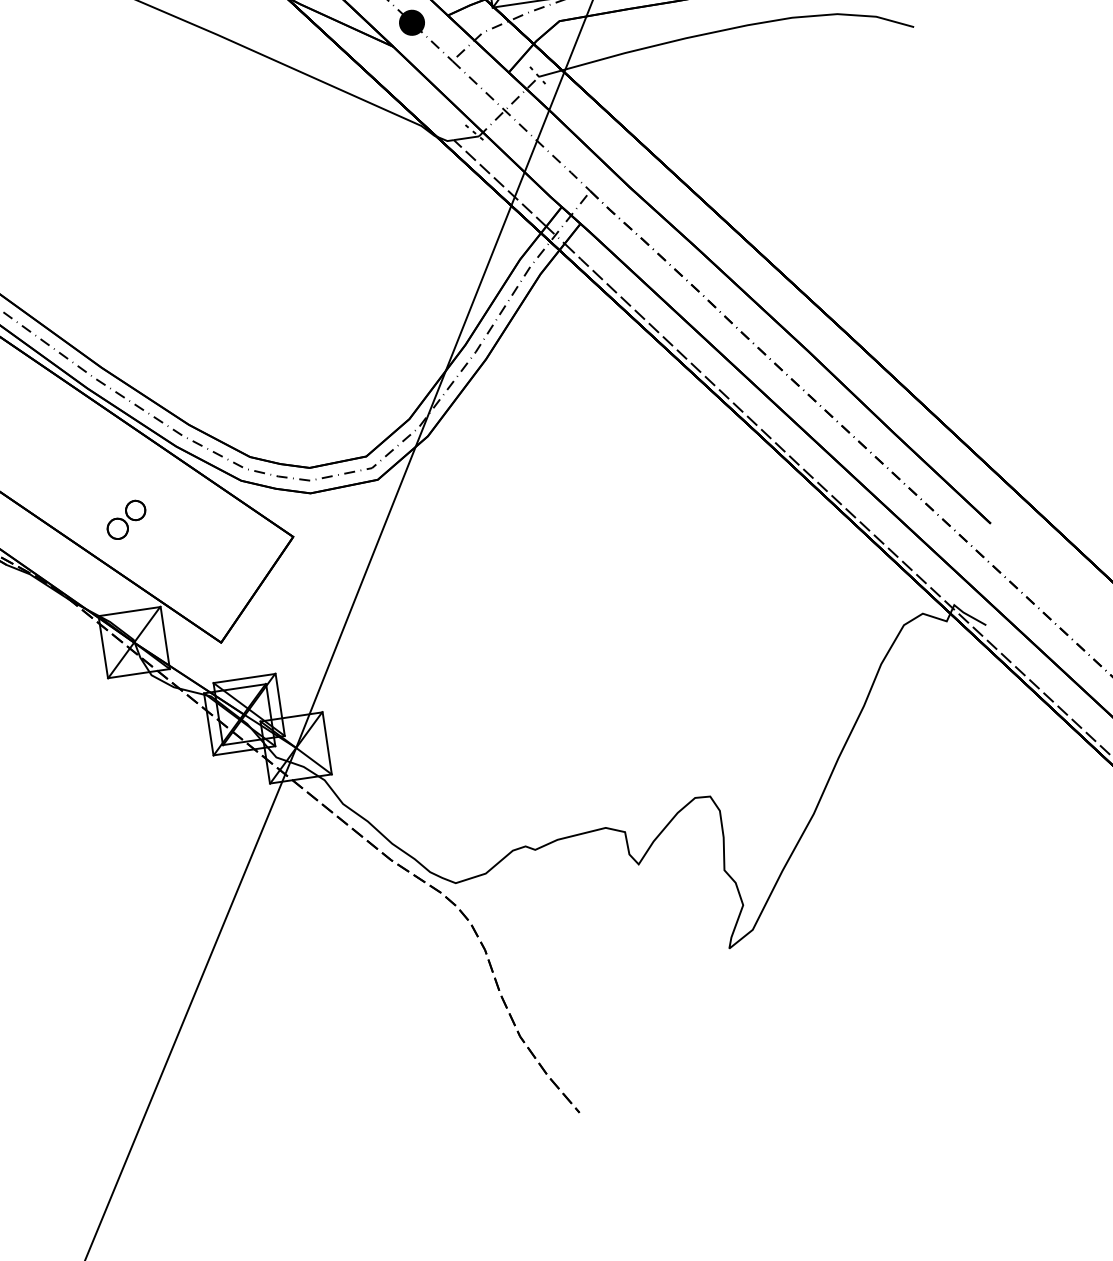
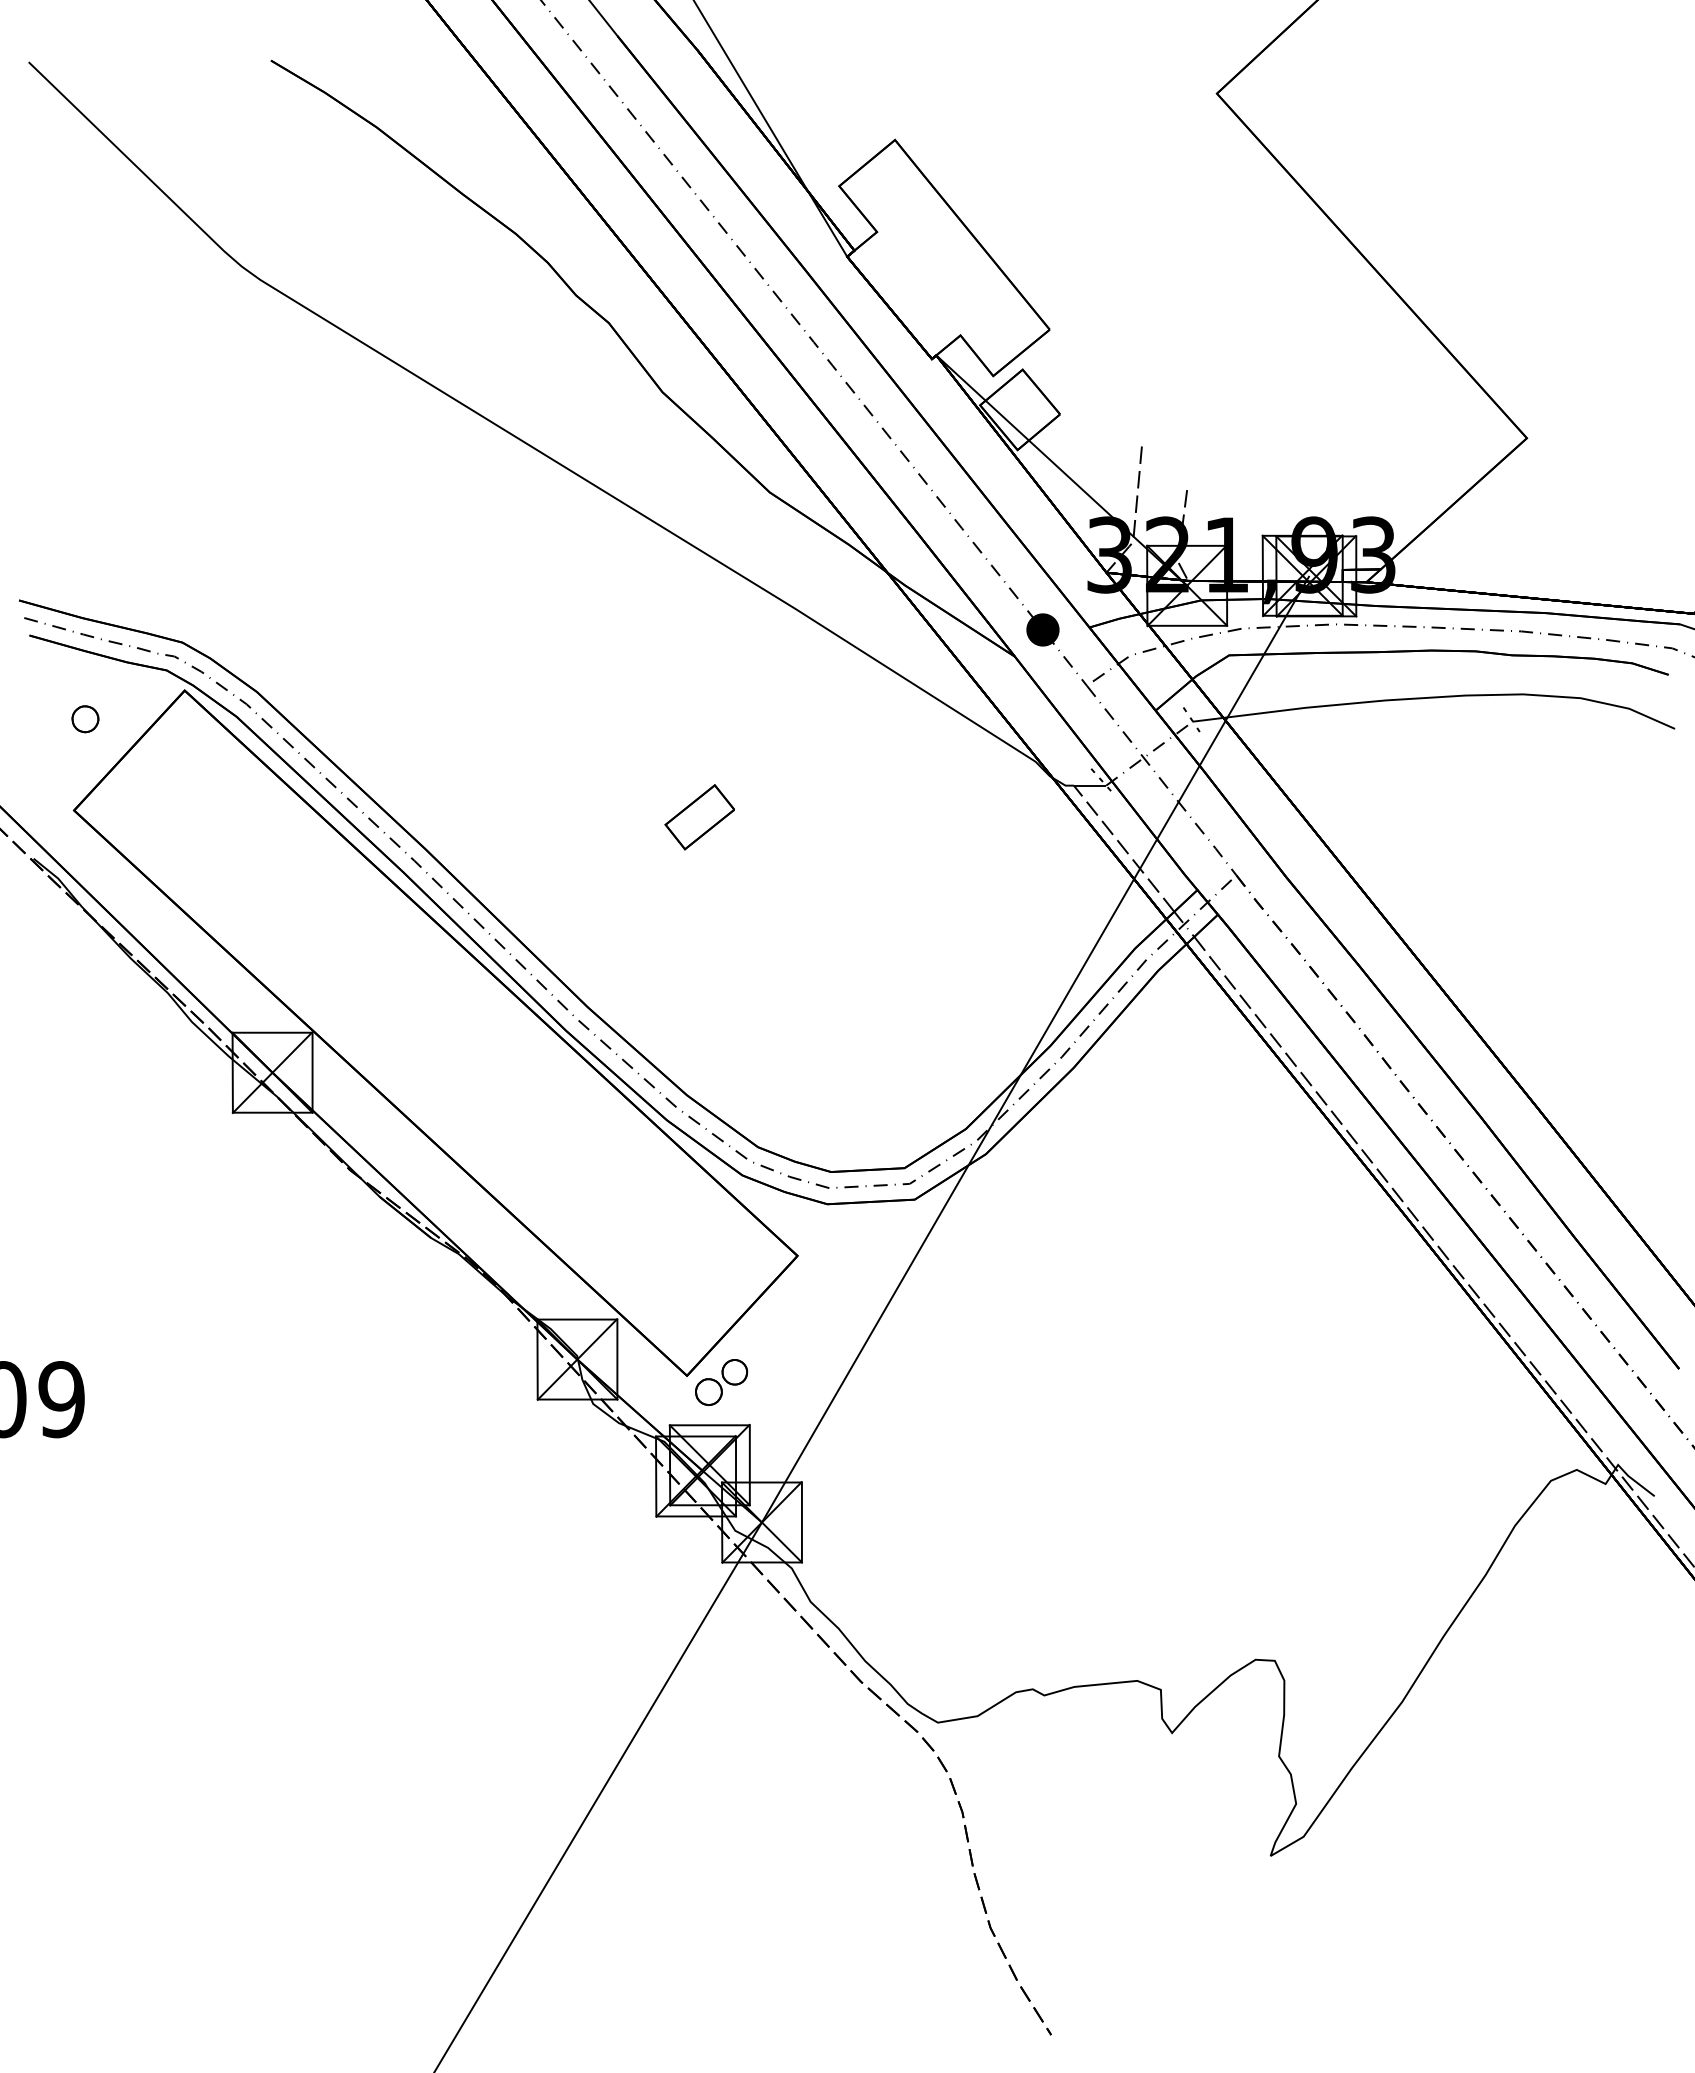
part: (166, 207) -> (699, 817), added
part: (126, 519) -> (721, 1382), moved

